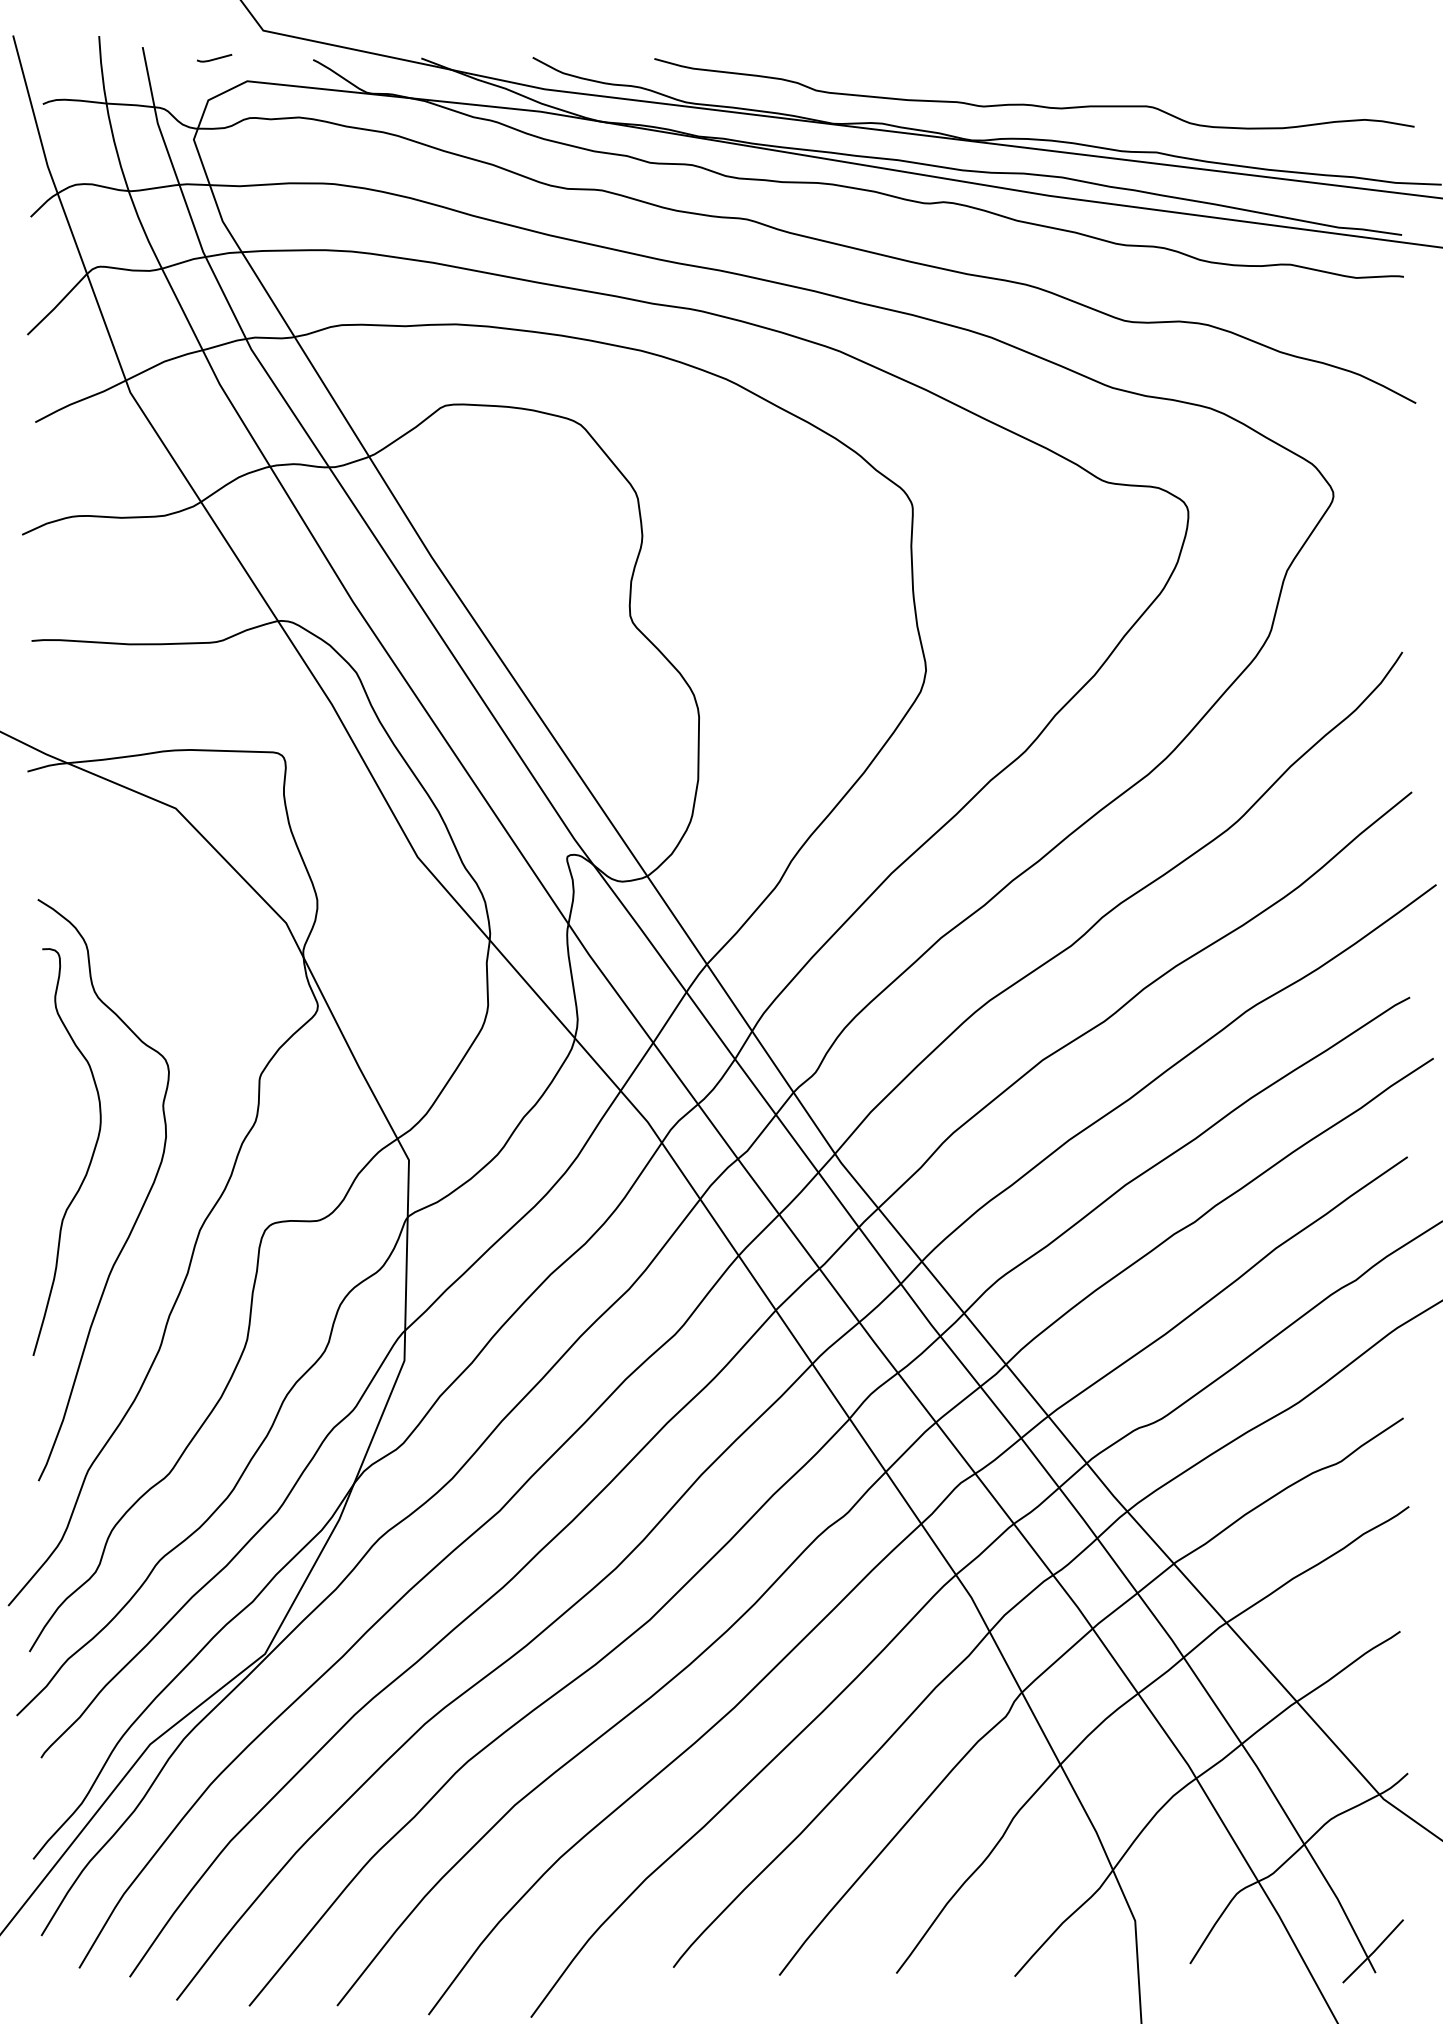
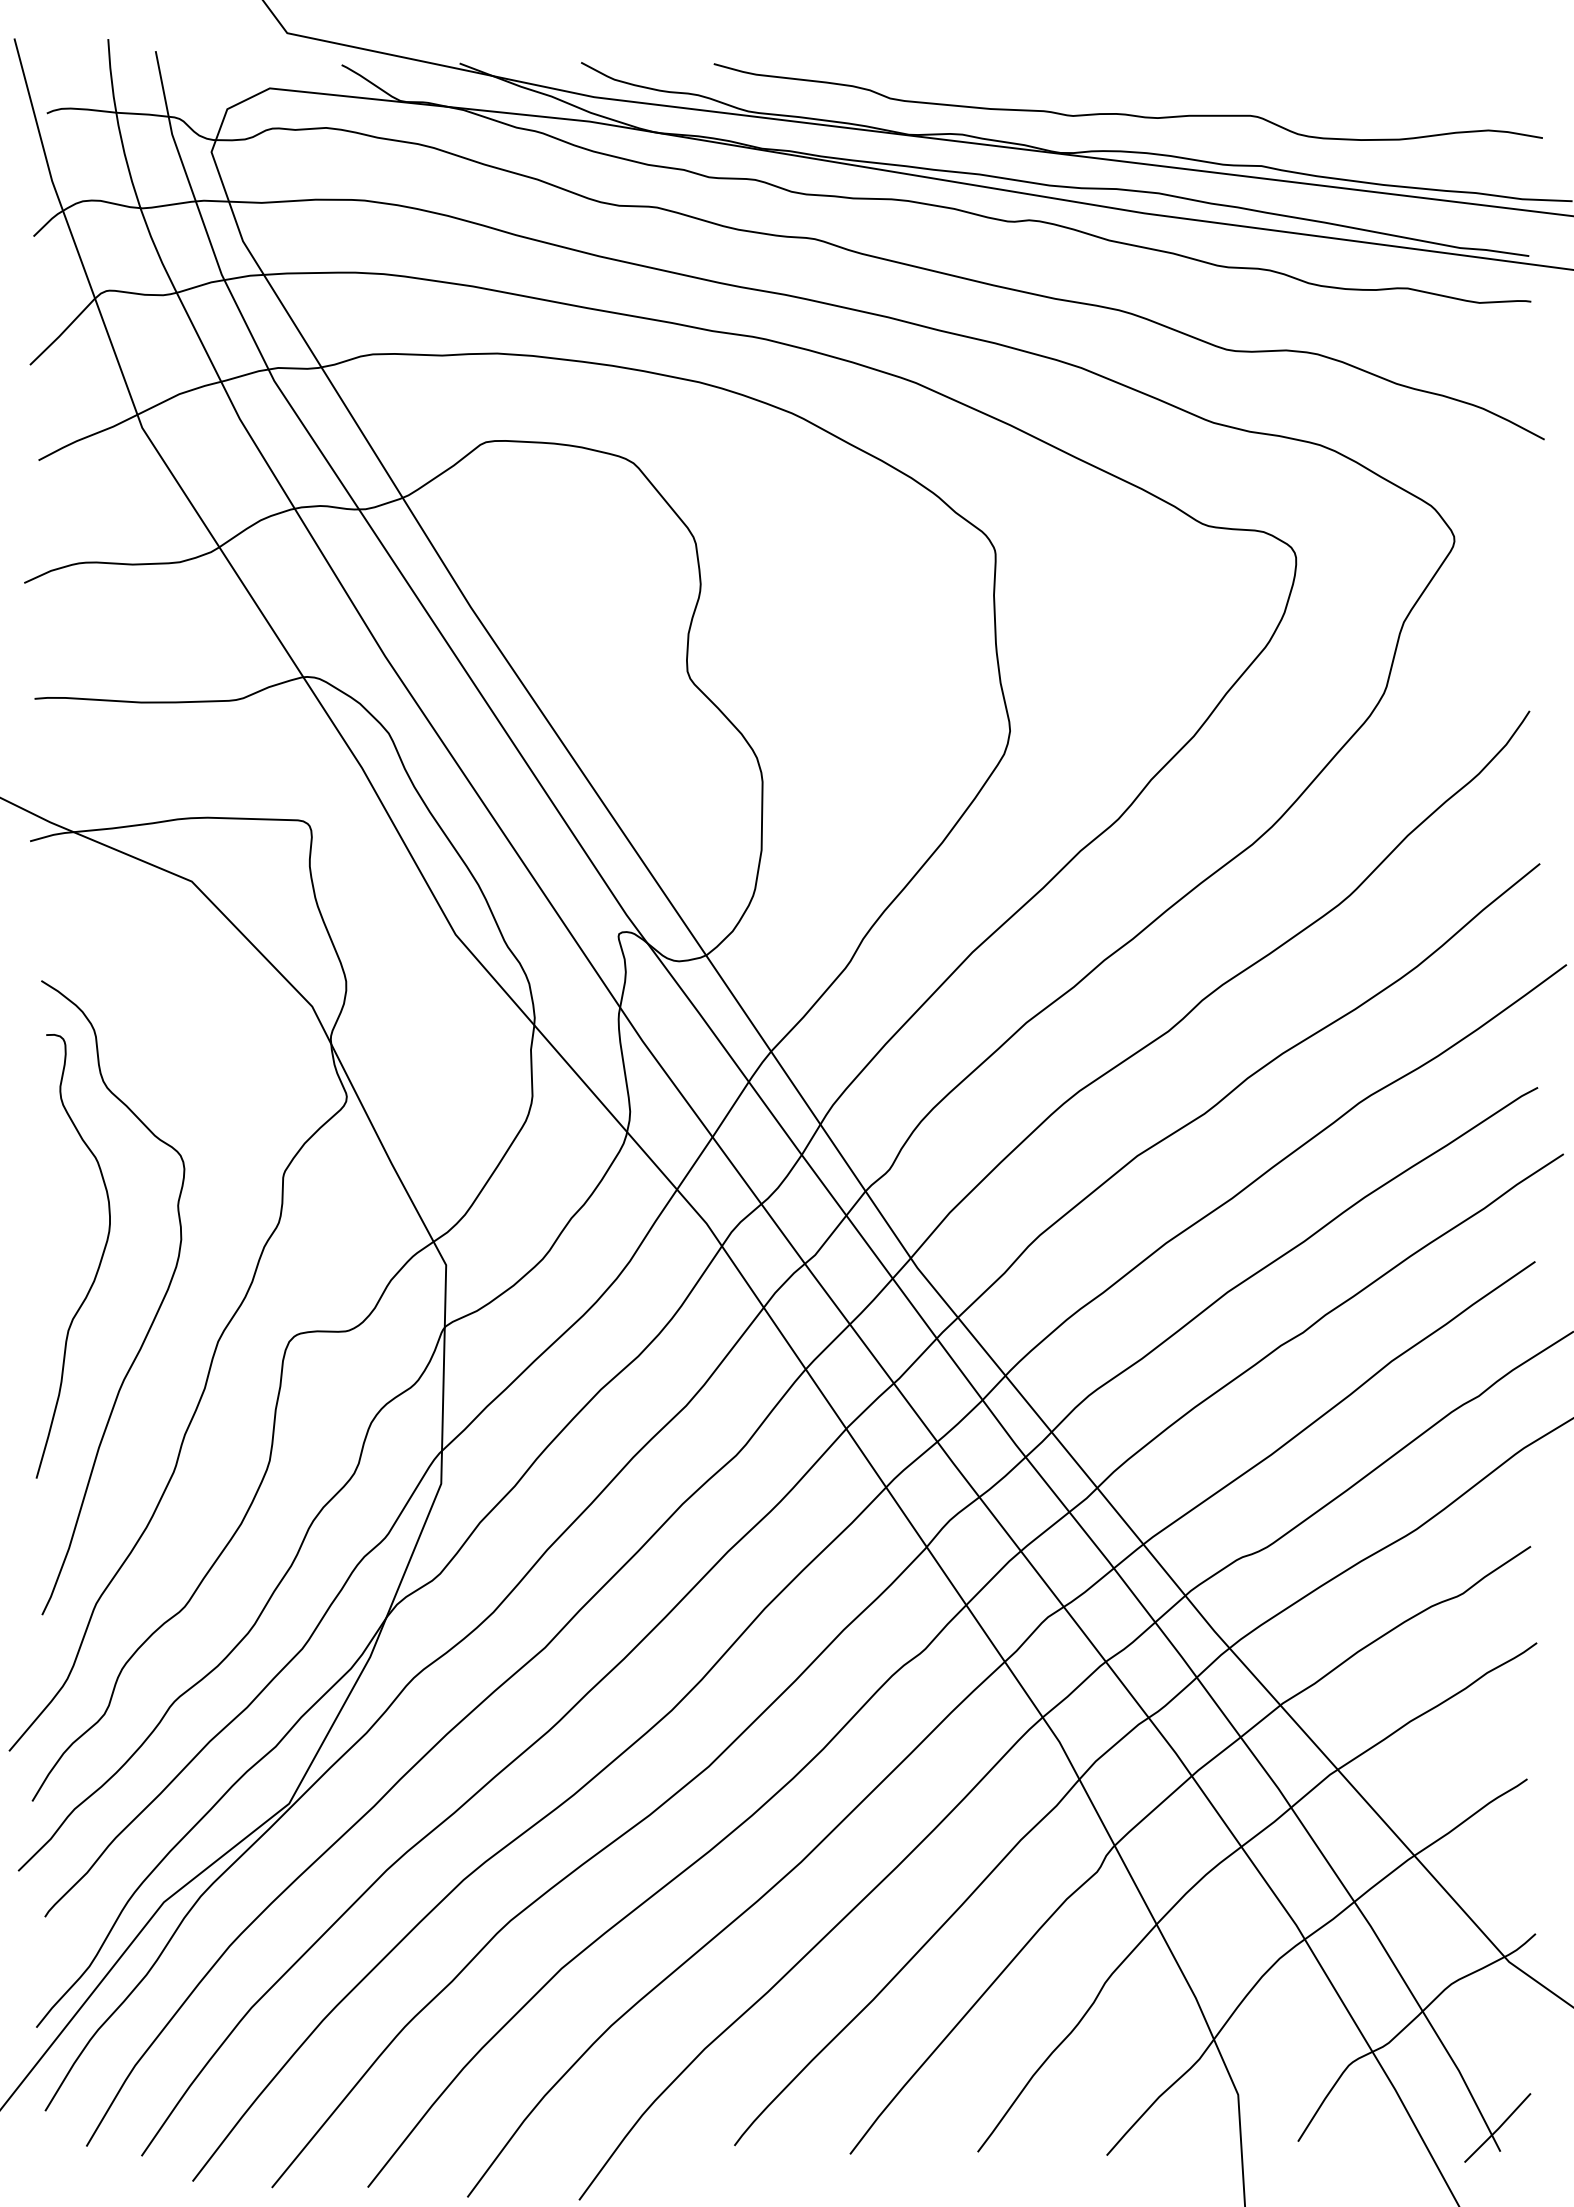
line: (213, 58) -> (233, 63), removed

